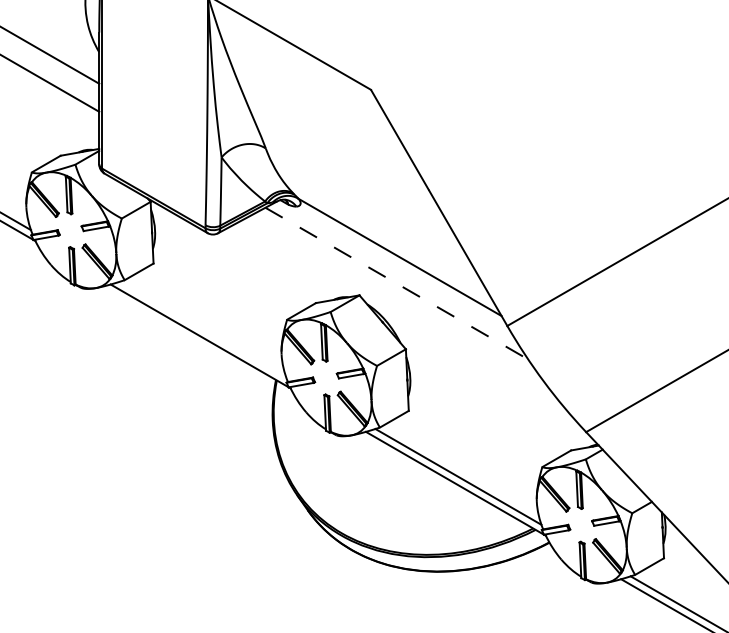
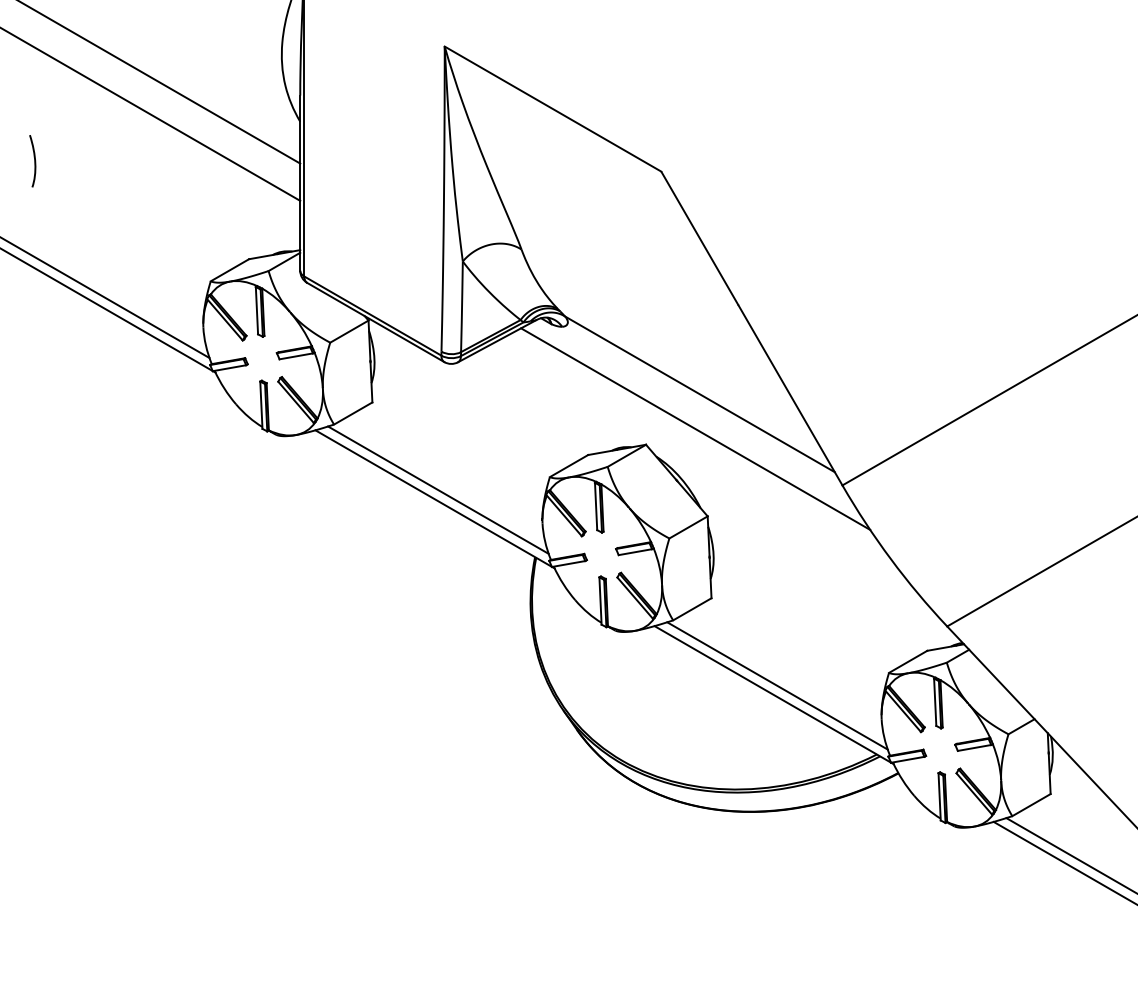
line: (396, 283) -> (695, 429), dashed -> solid
line: (203, 329) -> (438, 489), added

